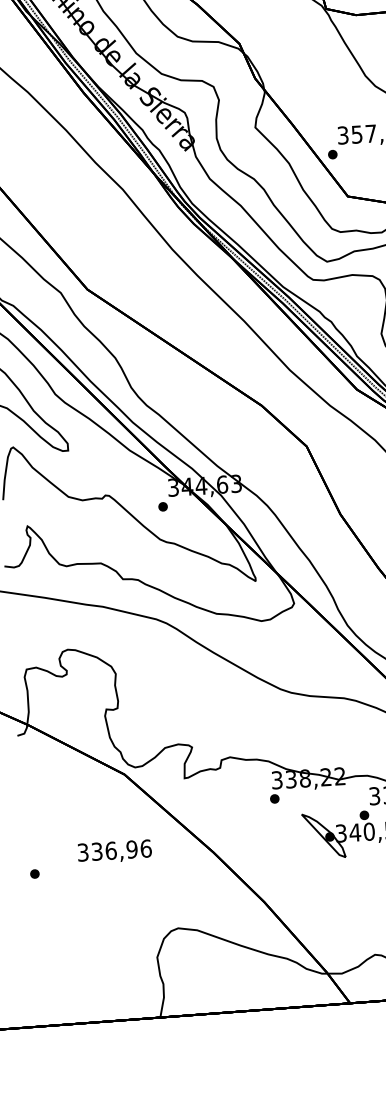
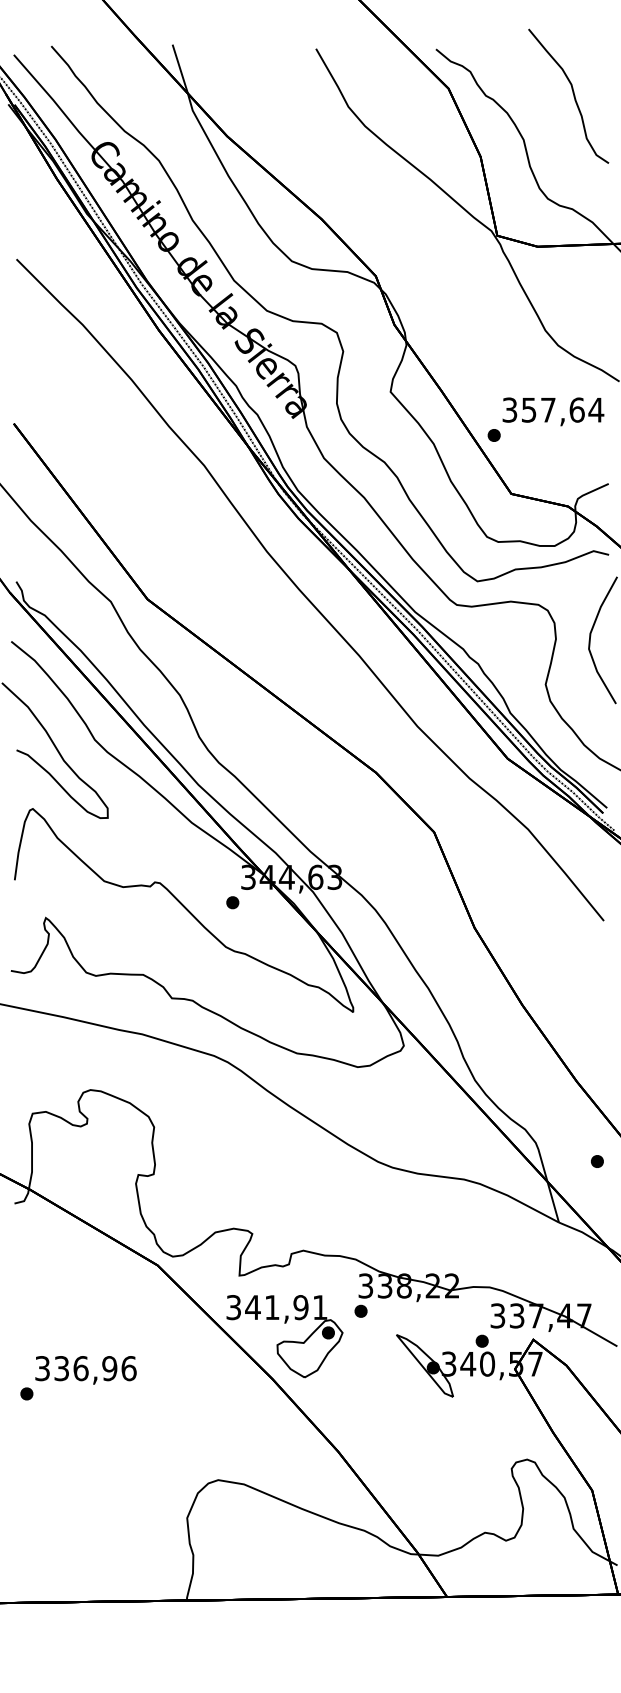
part: (220, 820) -> (284, 1336), added
text: (114, 852) -> (85, 1370), moved

